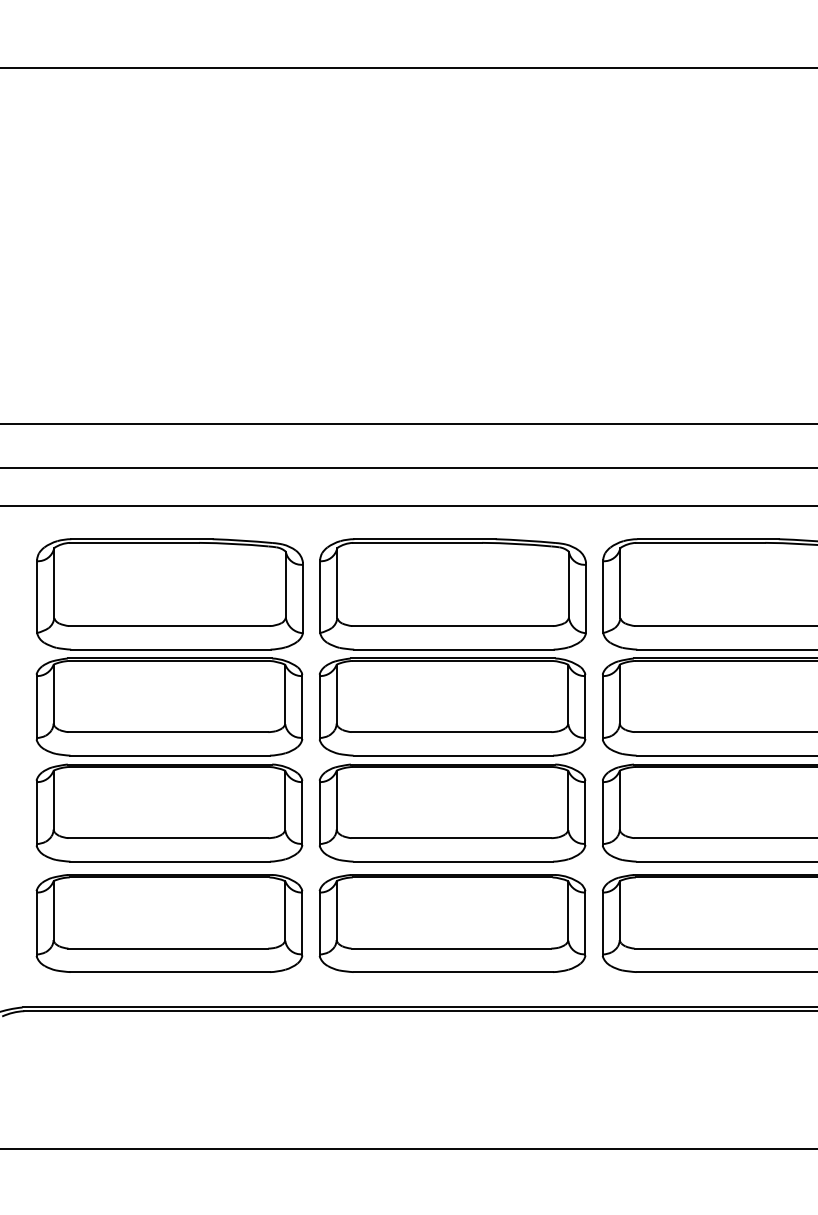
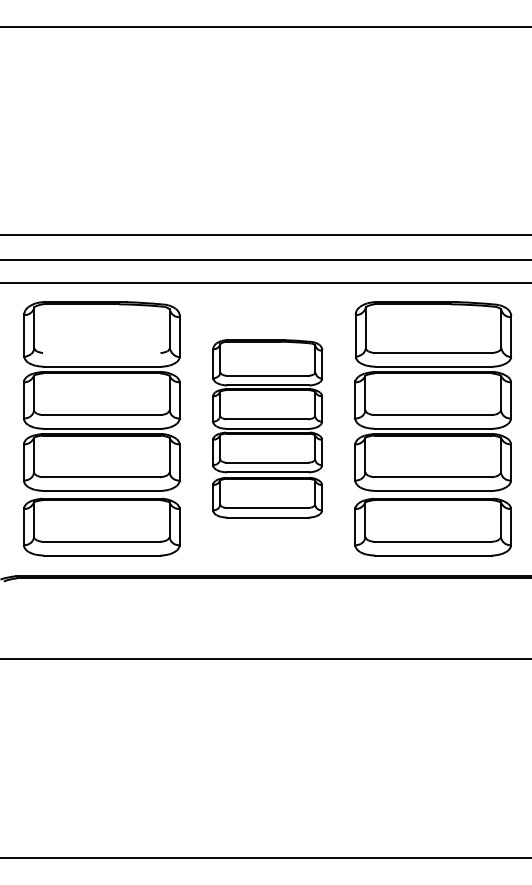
line: (168, 626) -> (101, 353), removed
part: (452, 754) -> (267, 428), size x0.7

